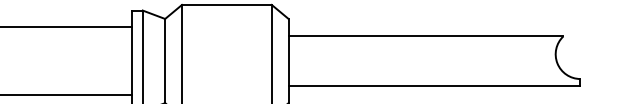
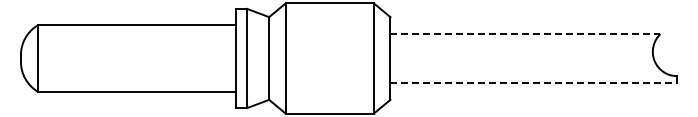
line: (426, 36) -> (525, 34), solid -> dashed
line: (435, 85) -> (534, 82), solid -> dashed

